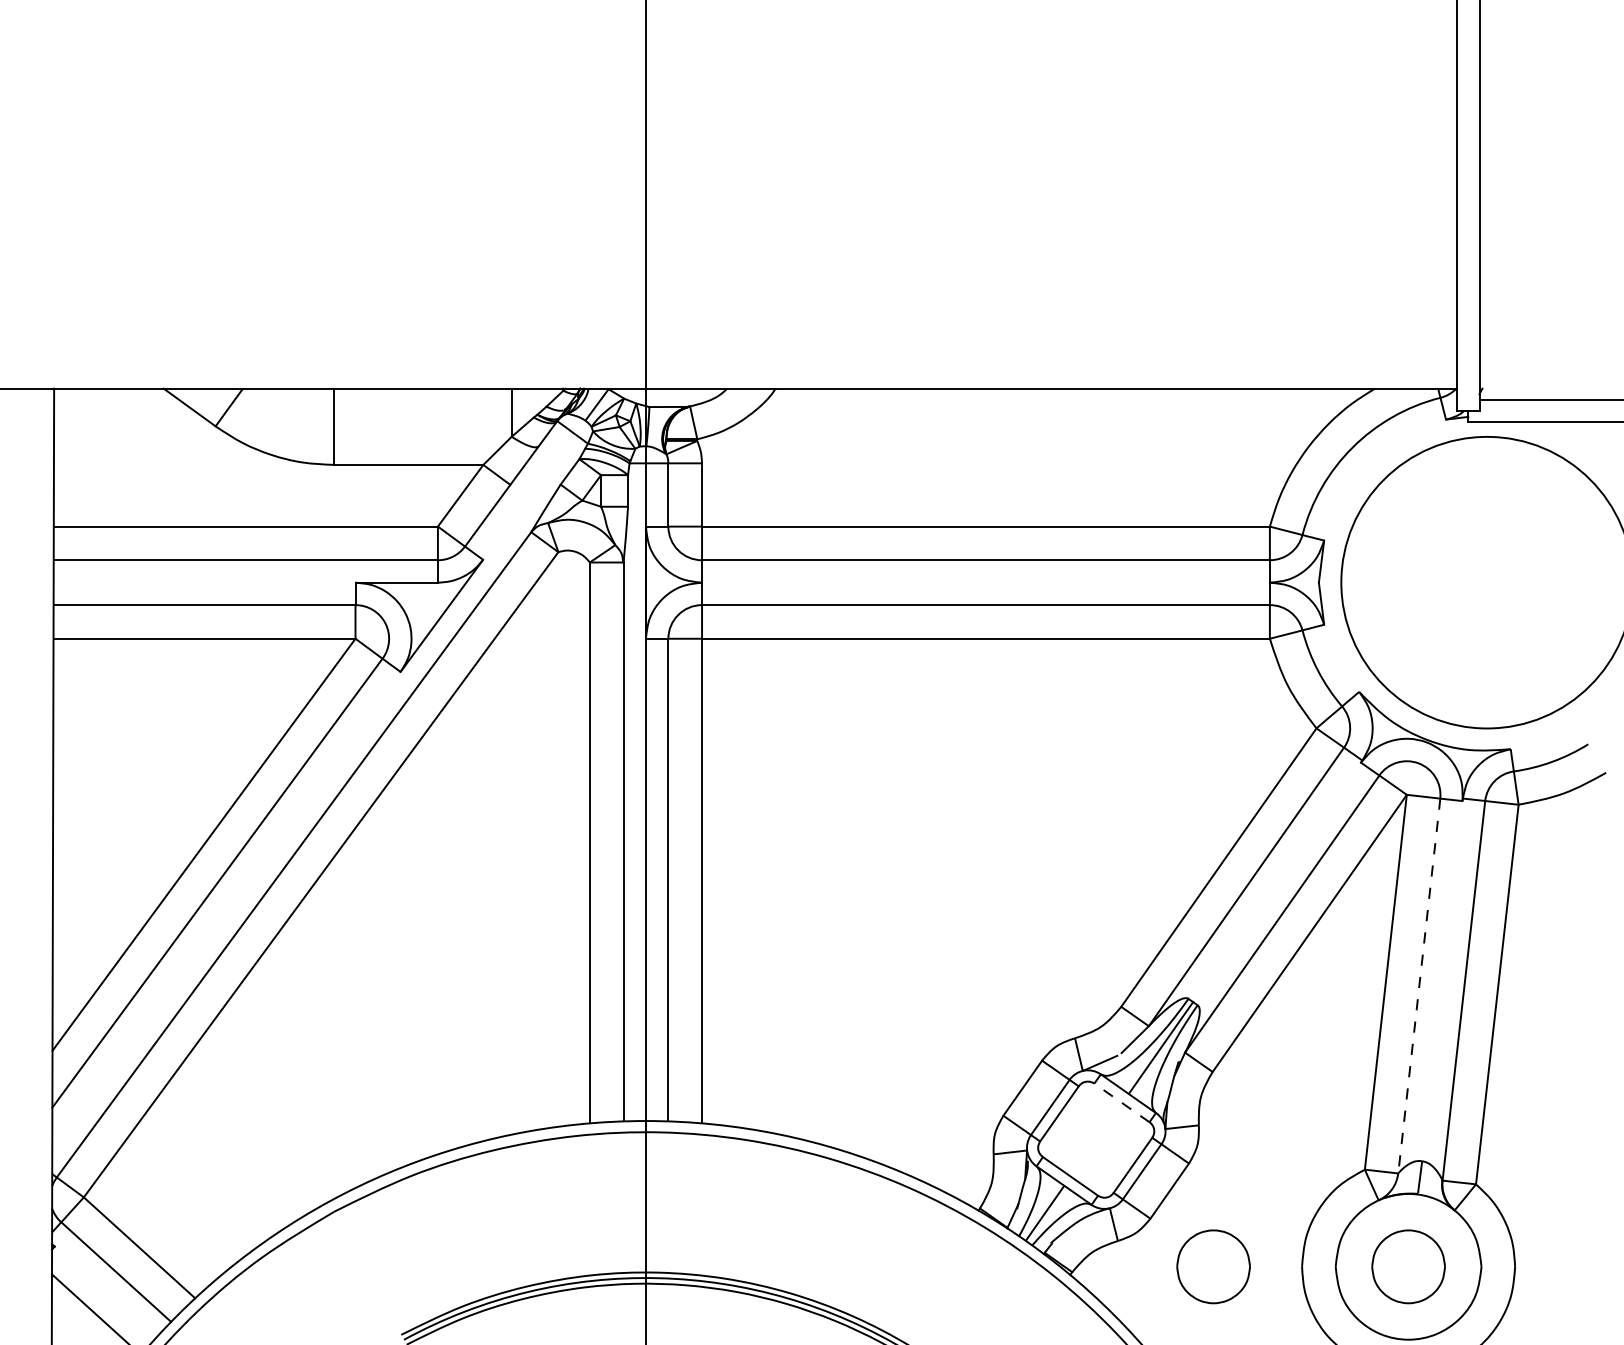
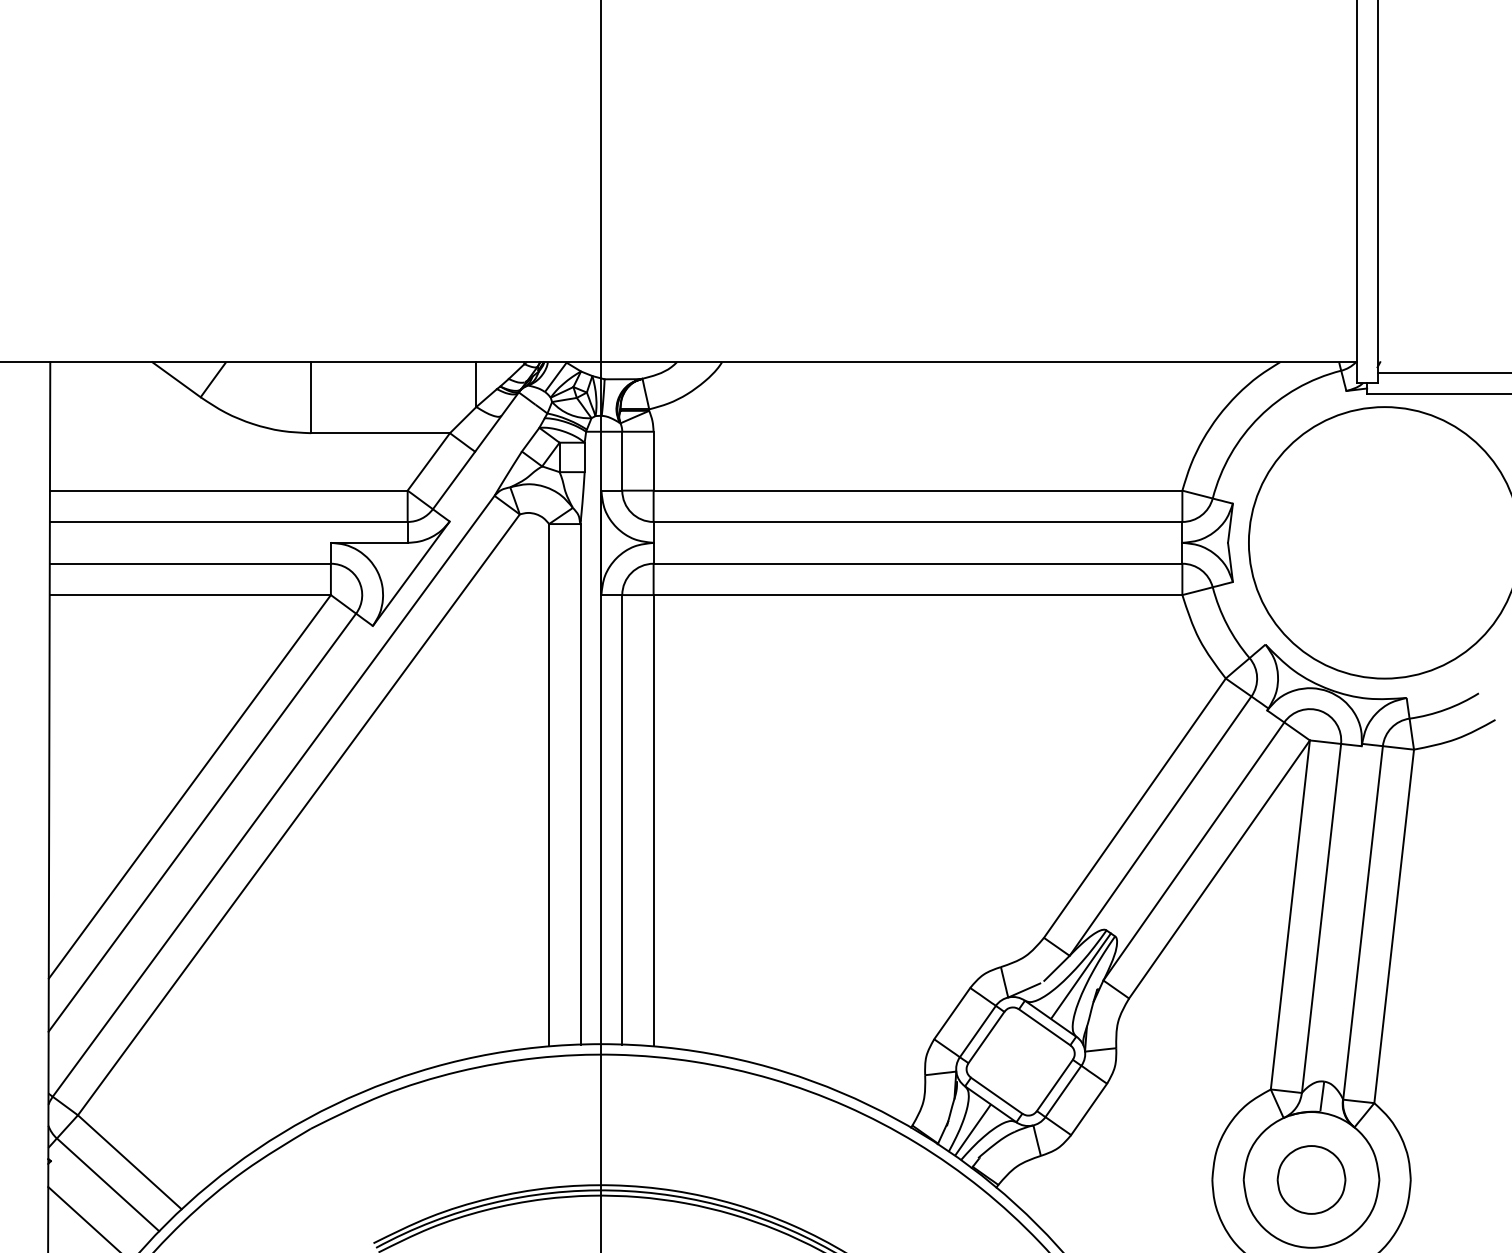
line: (1419, 985) -> (1321, 917), dashed -> solid
line: (1121, 1102) -> (1044, 1026), dashed -> solid
part: (1213, 1266) -> (1129, 1179), removed

